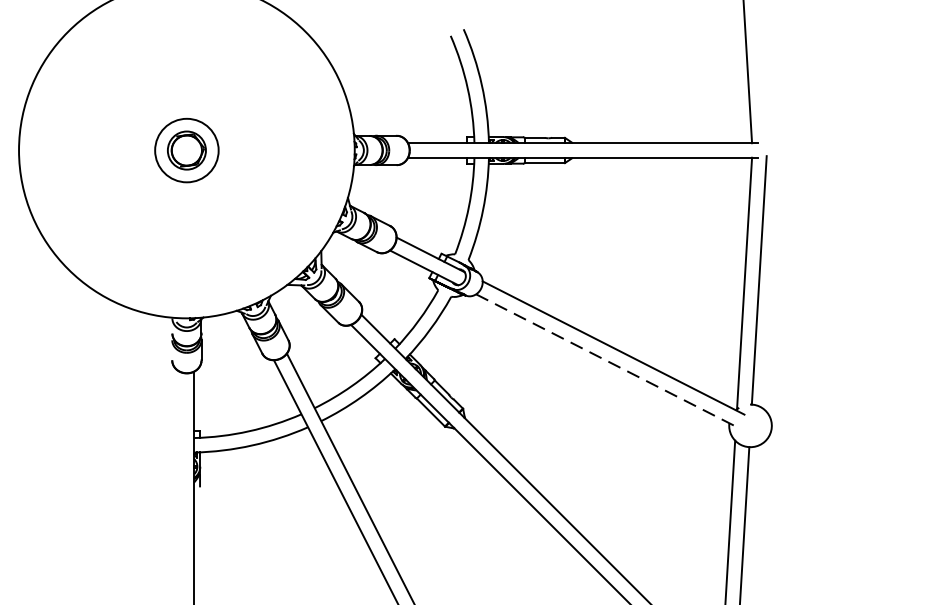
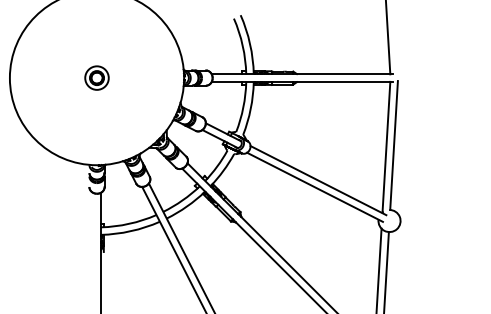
part: (185, 149) -> (96, 77), size x0.71
line: (607, 361) -> (315, 187), dashed -> solid

